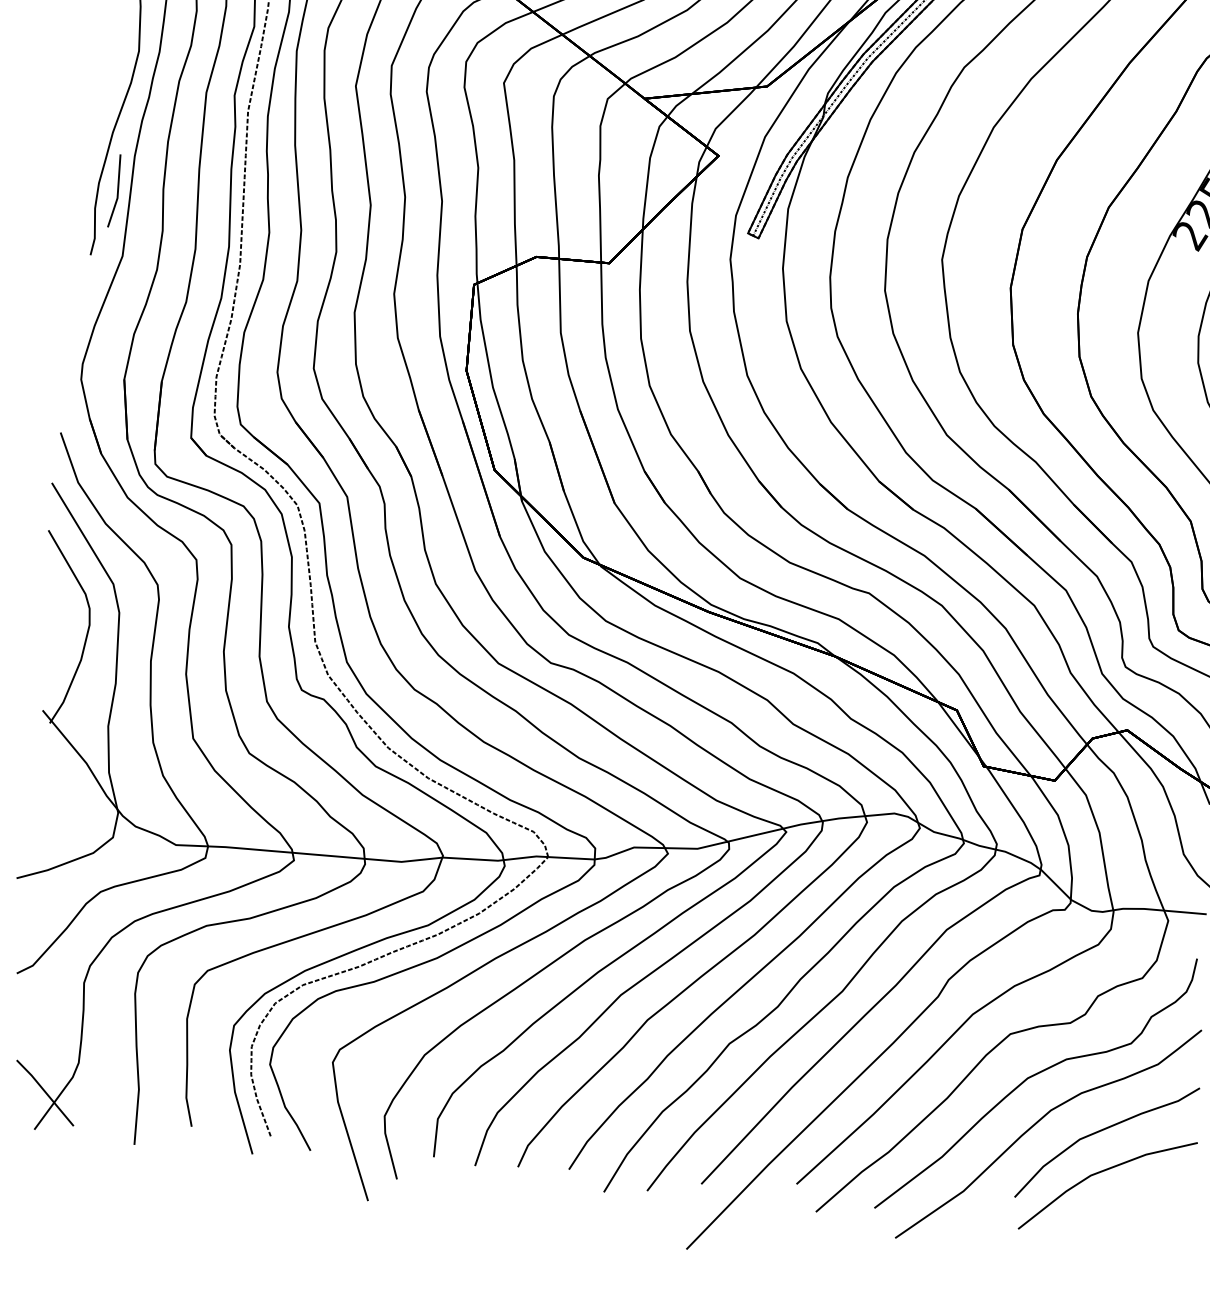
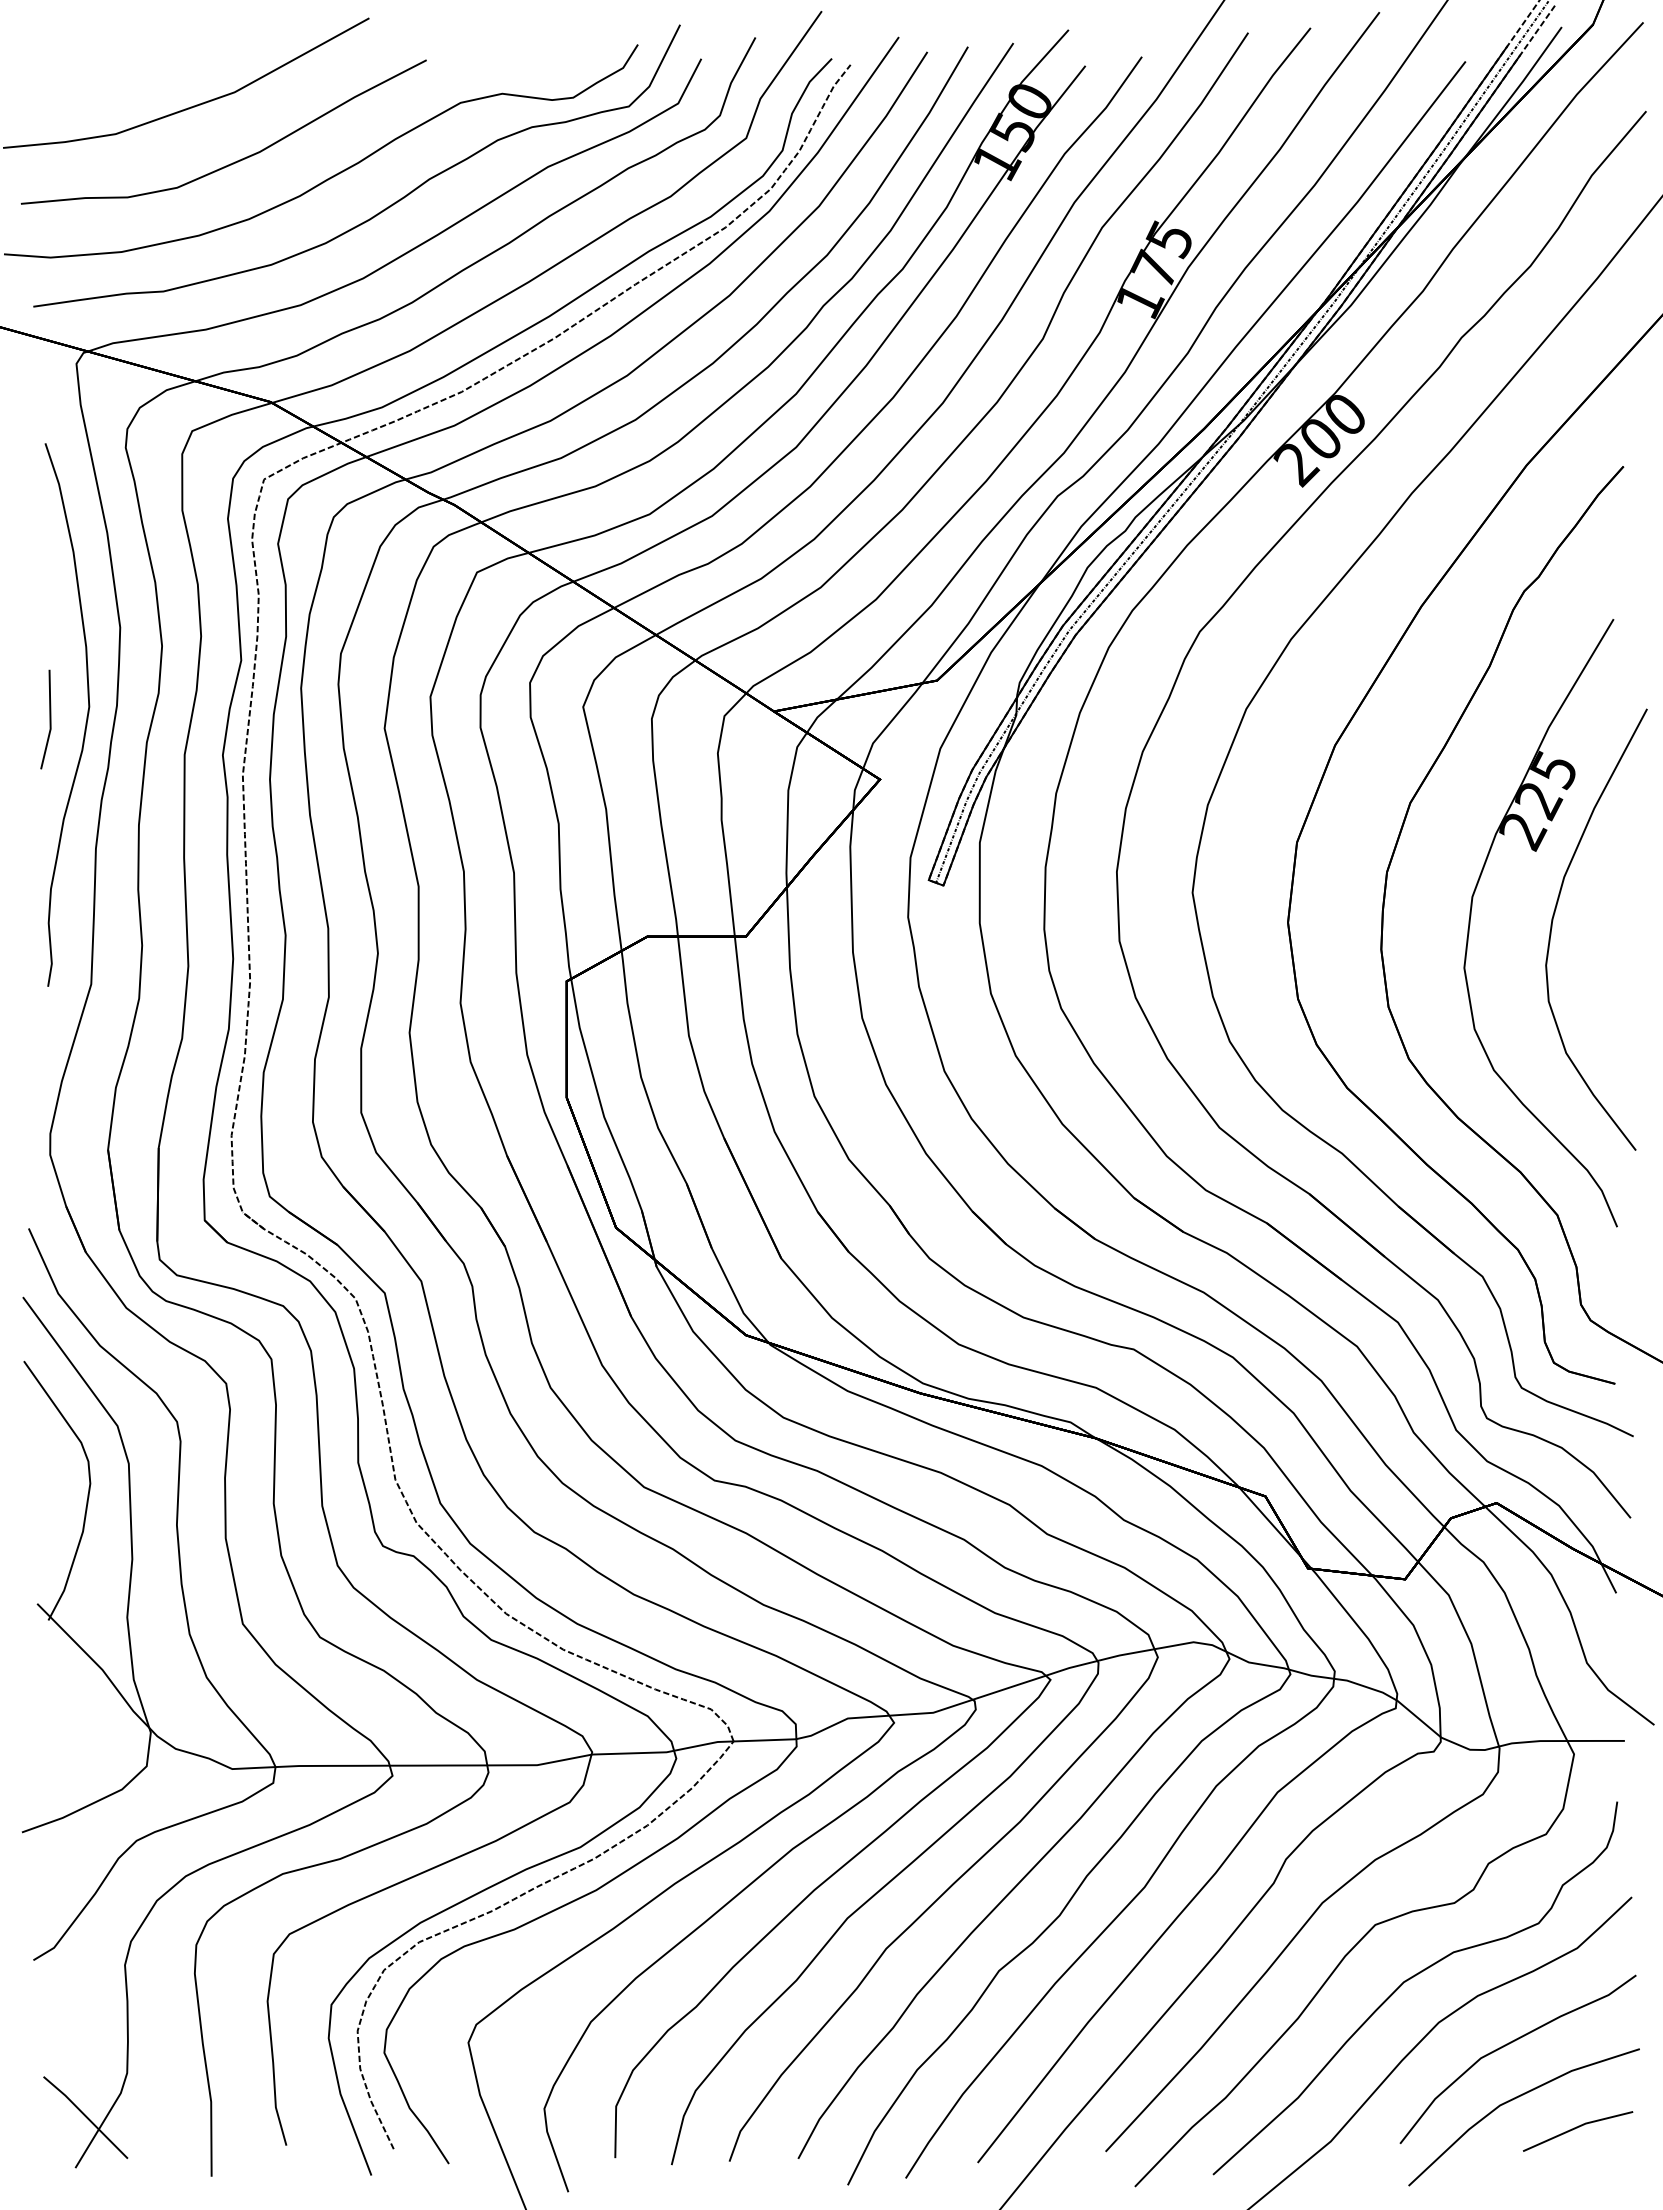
line: (117, 191) -> (49, 719), moved
line: (1146, 1197) -> (1577, 2128), added

